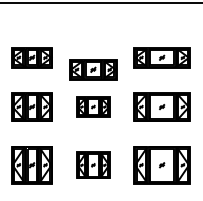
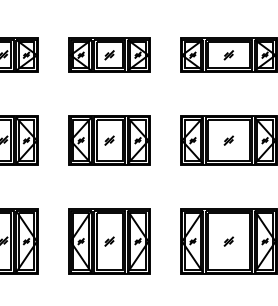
part: (93, 69) -> (109, 54), moved
part: (93, 106) -> (109, 139), size x1.43
part: (93, 165) -> (109, 242), size x1.43

